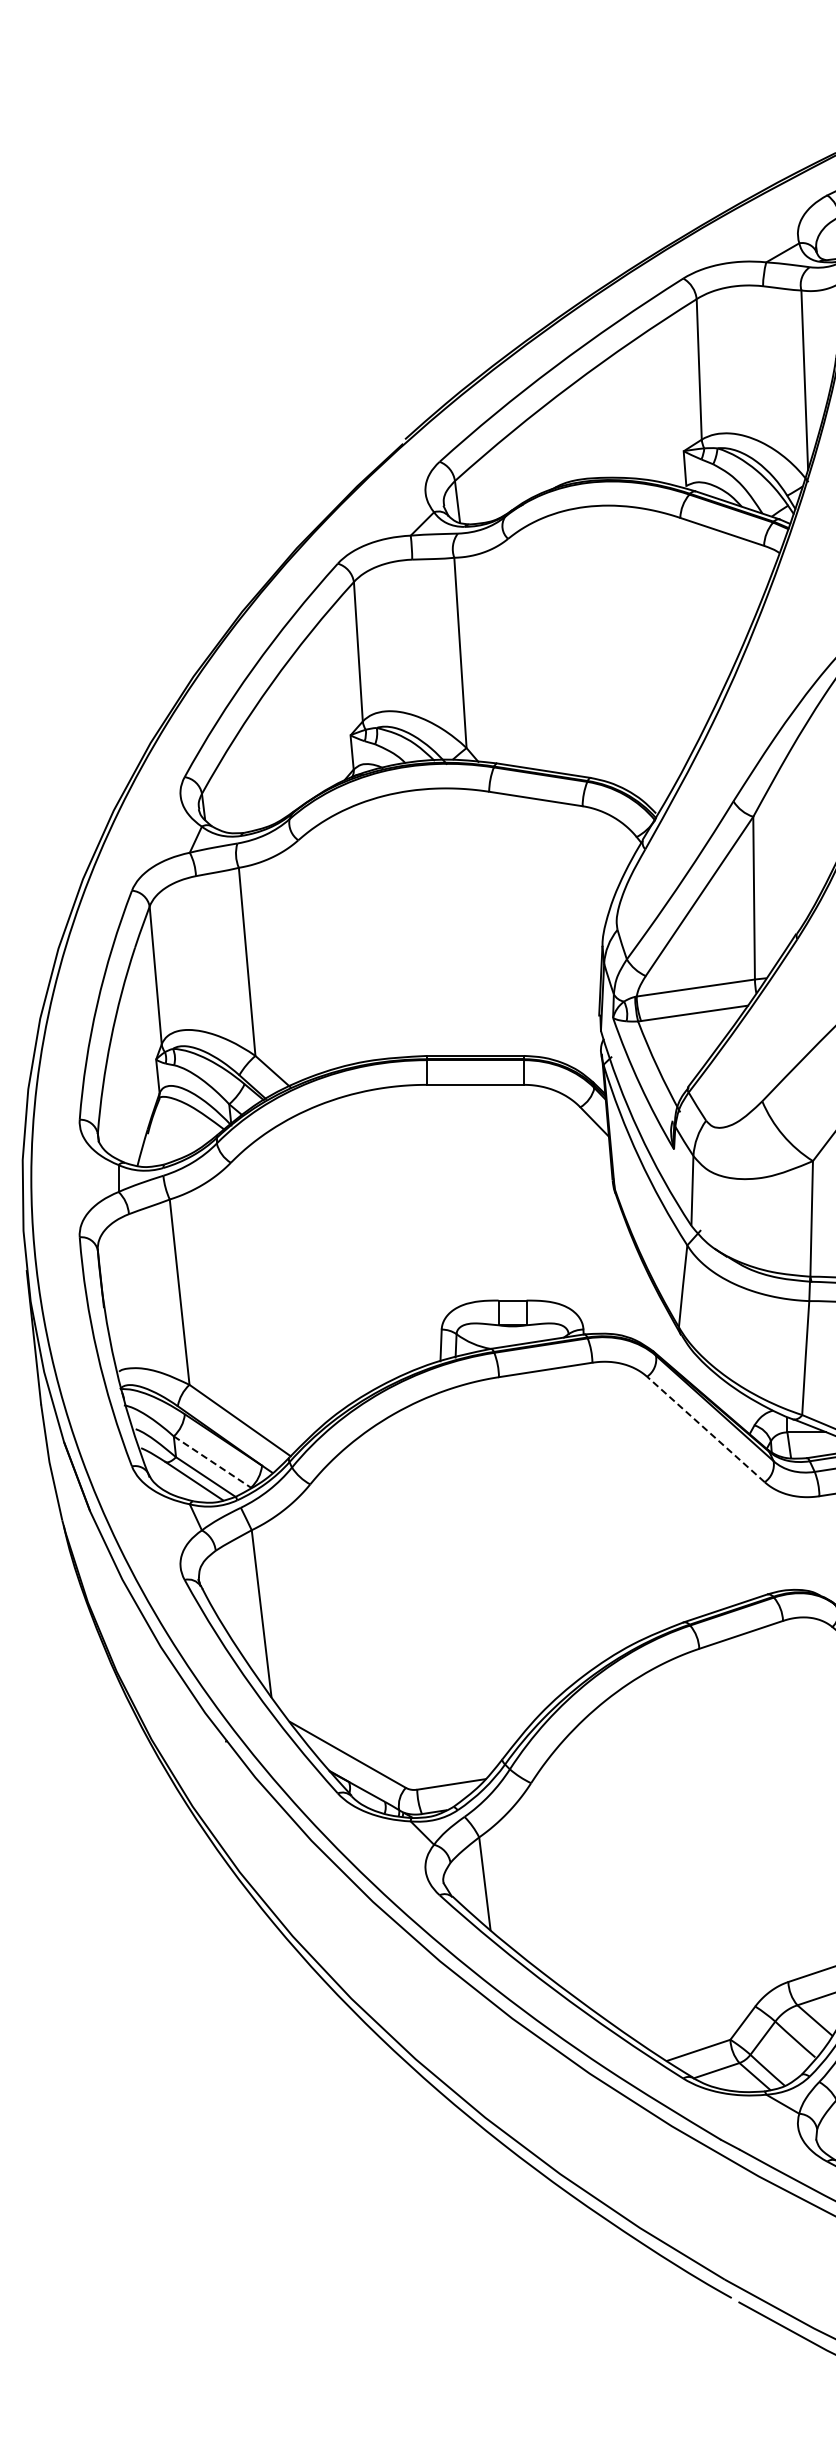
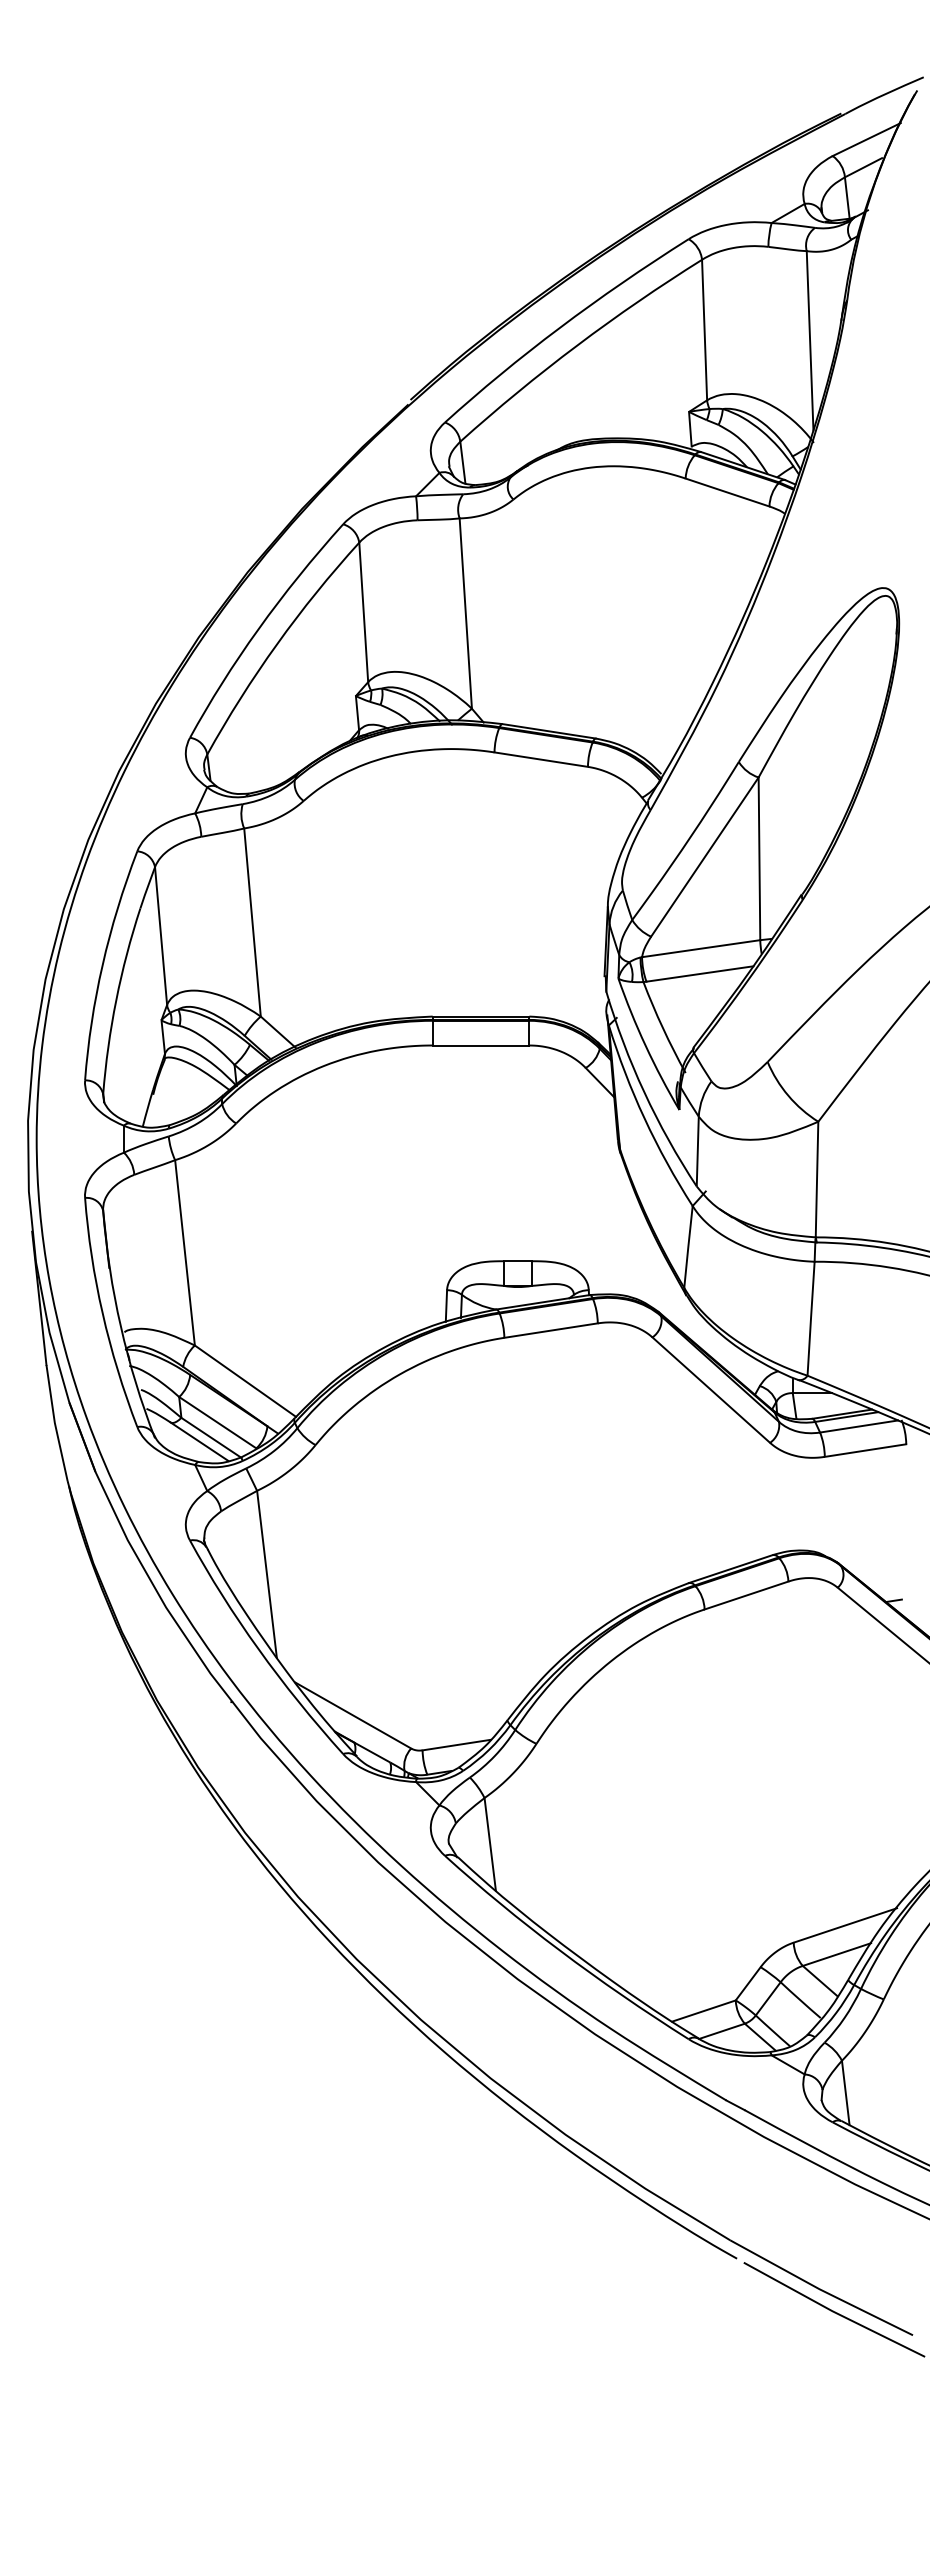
line: (706, 1429) -> (711, 1390), dashed -> solid
line: (213, 1461) -> (218, 1422), dashed -> solid

